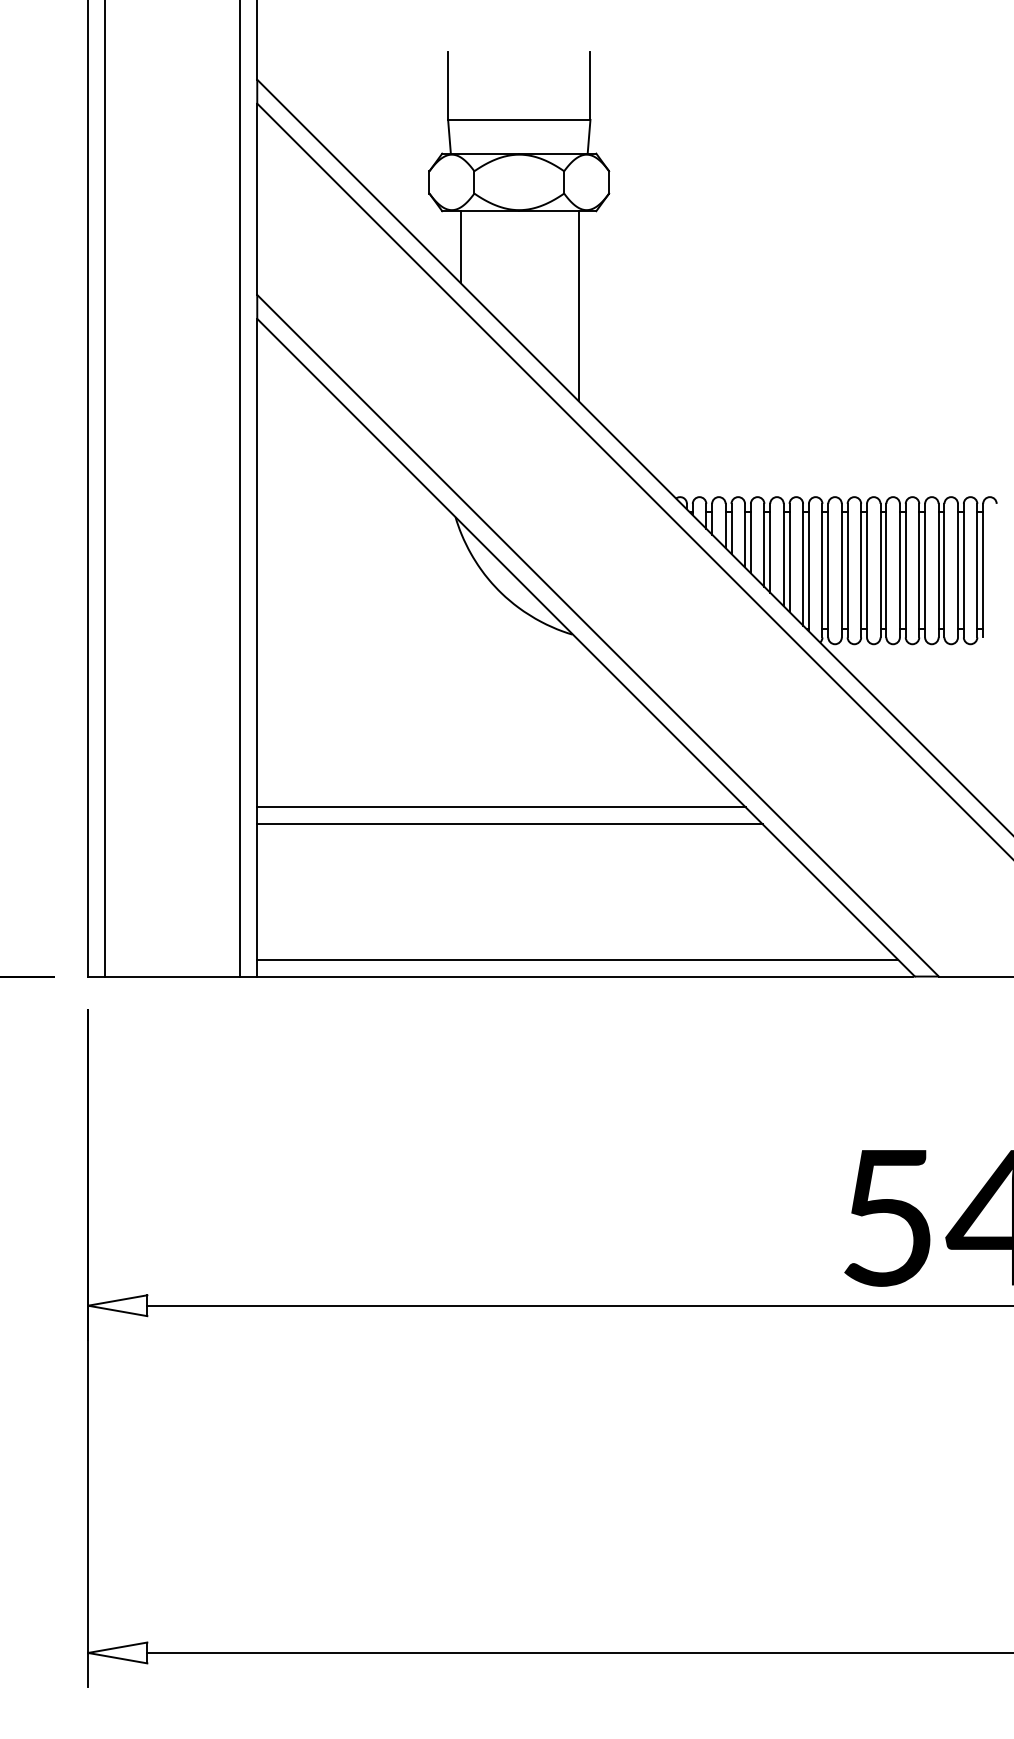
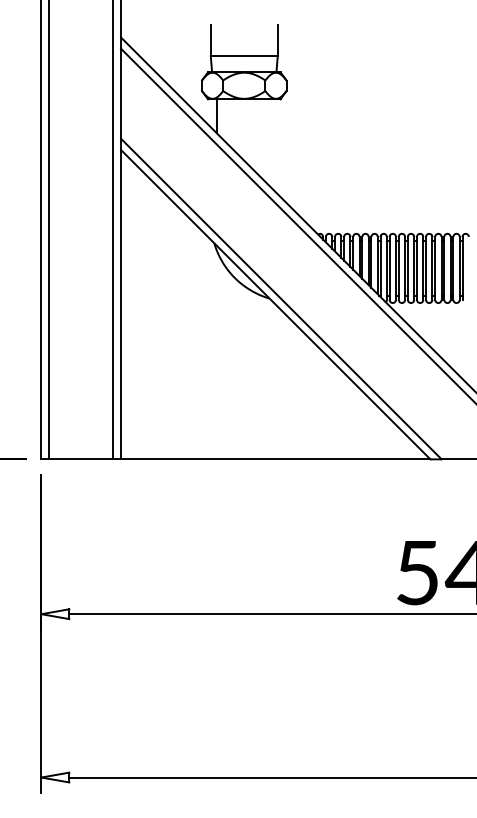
line: (579, 305) -> (272, 143), removed
line: (500, 806) -> (235, 379), removed
line: (509, 823) -> (239, 387), removed
line: (577, 959) -> (271, 451), removed

